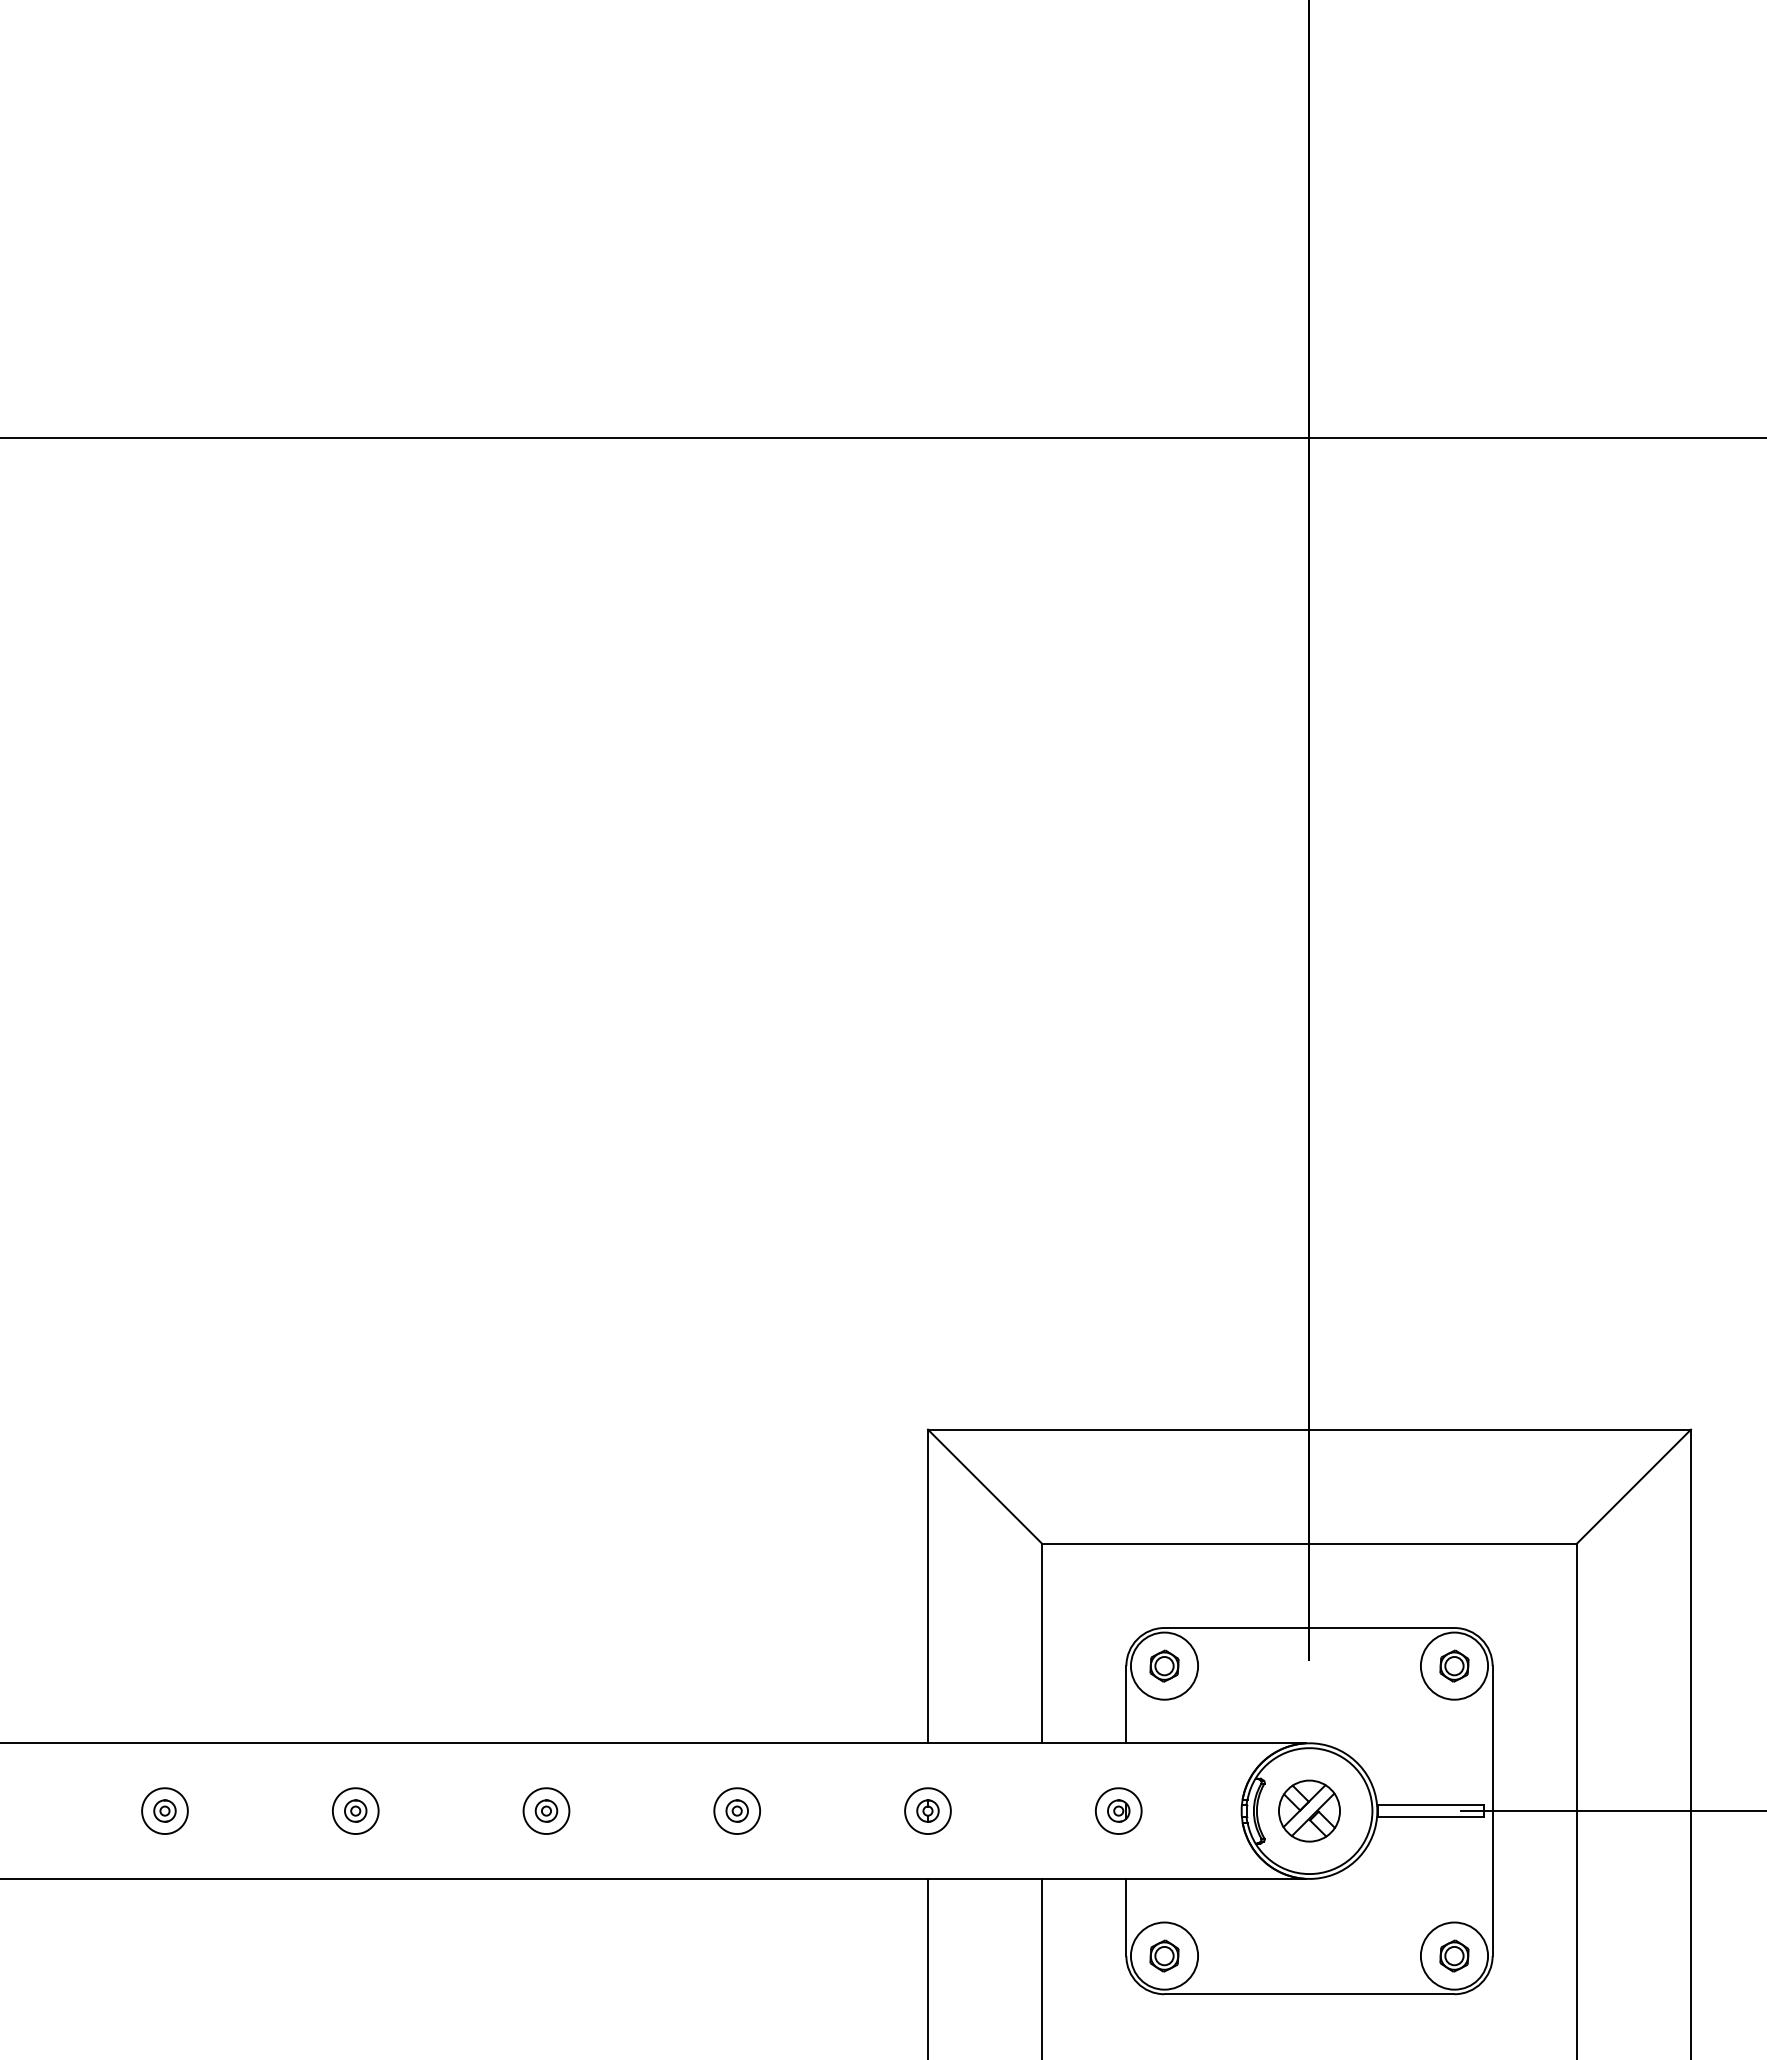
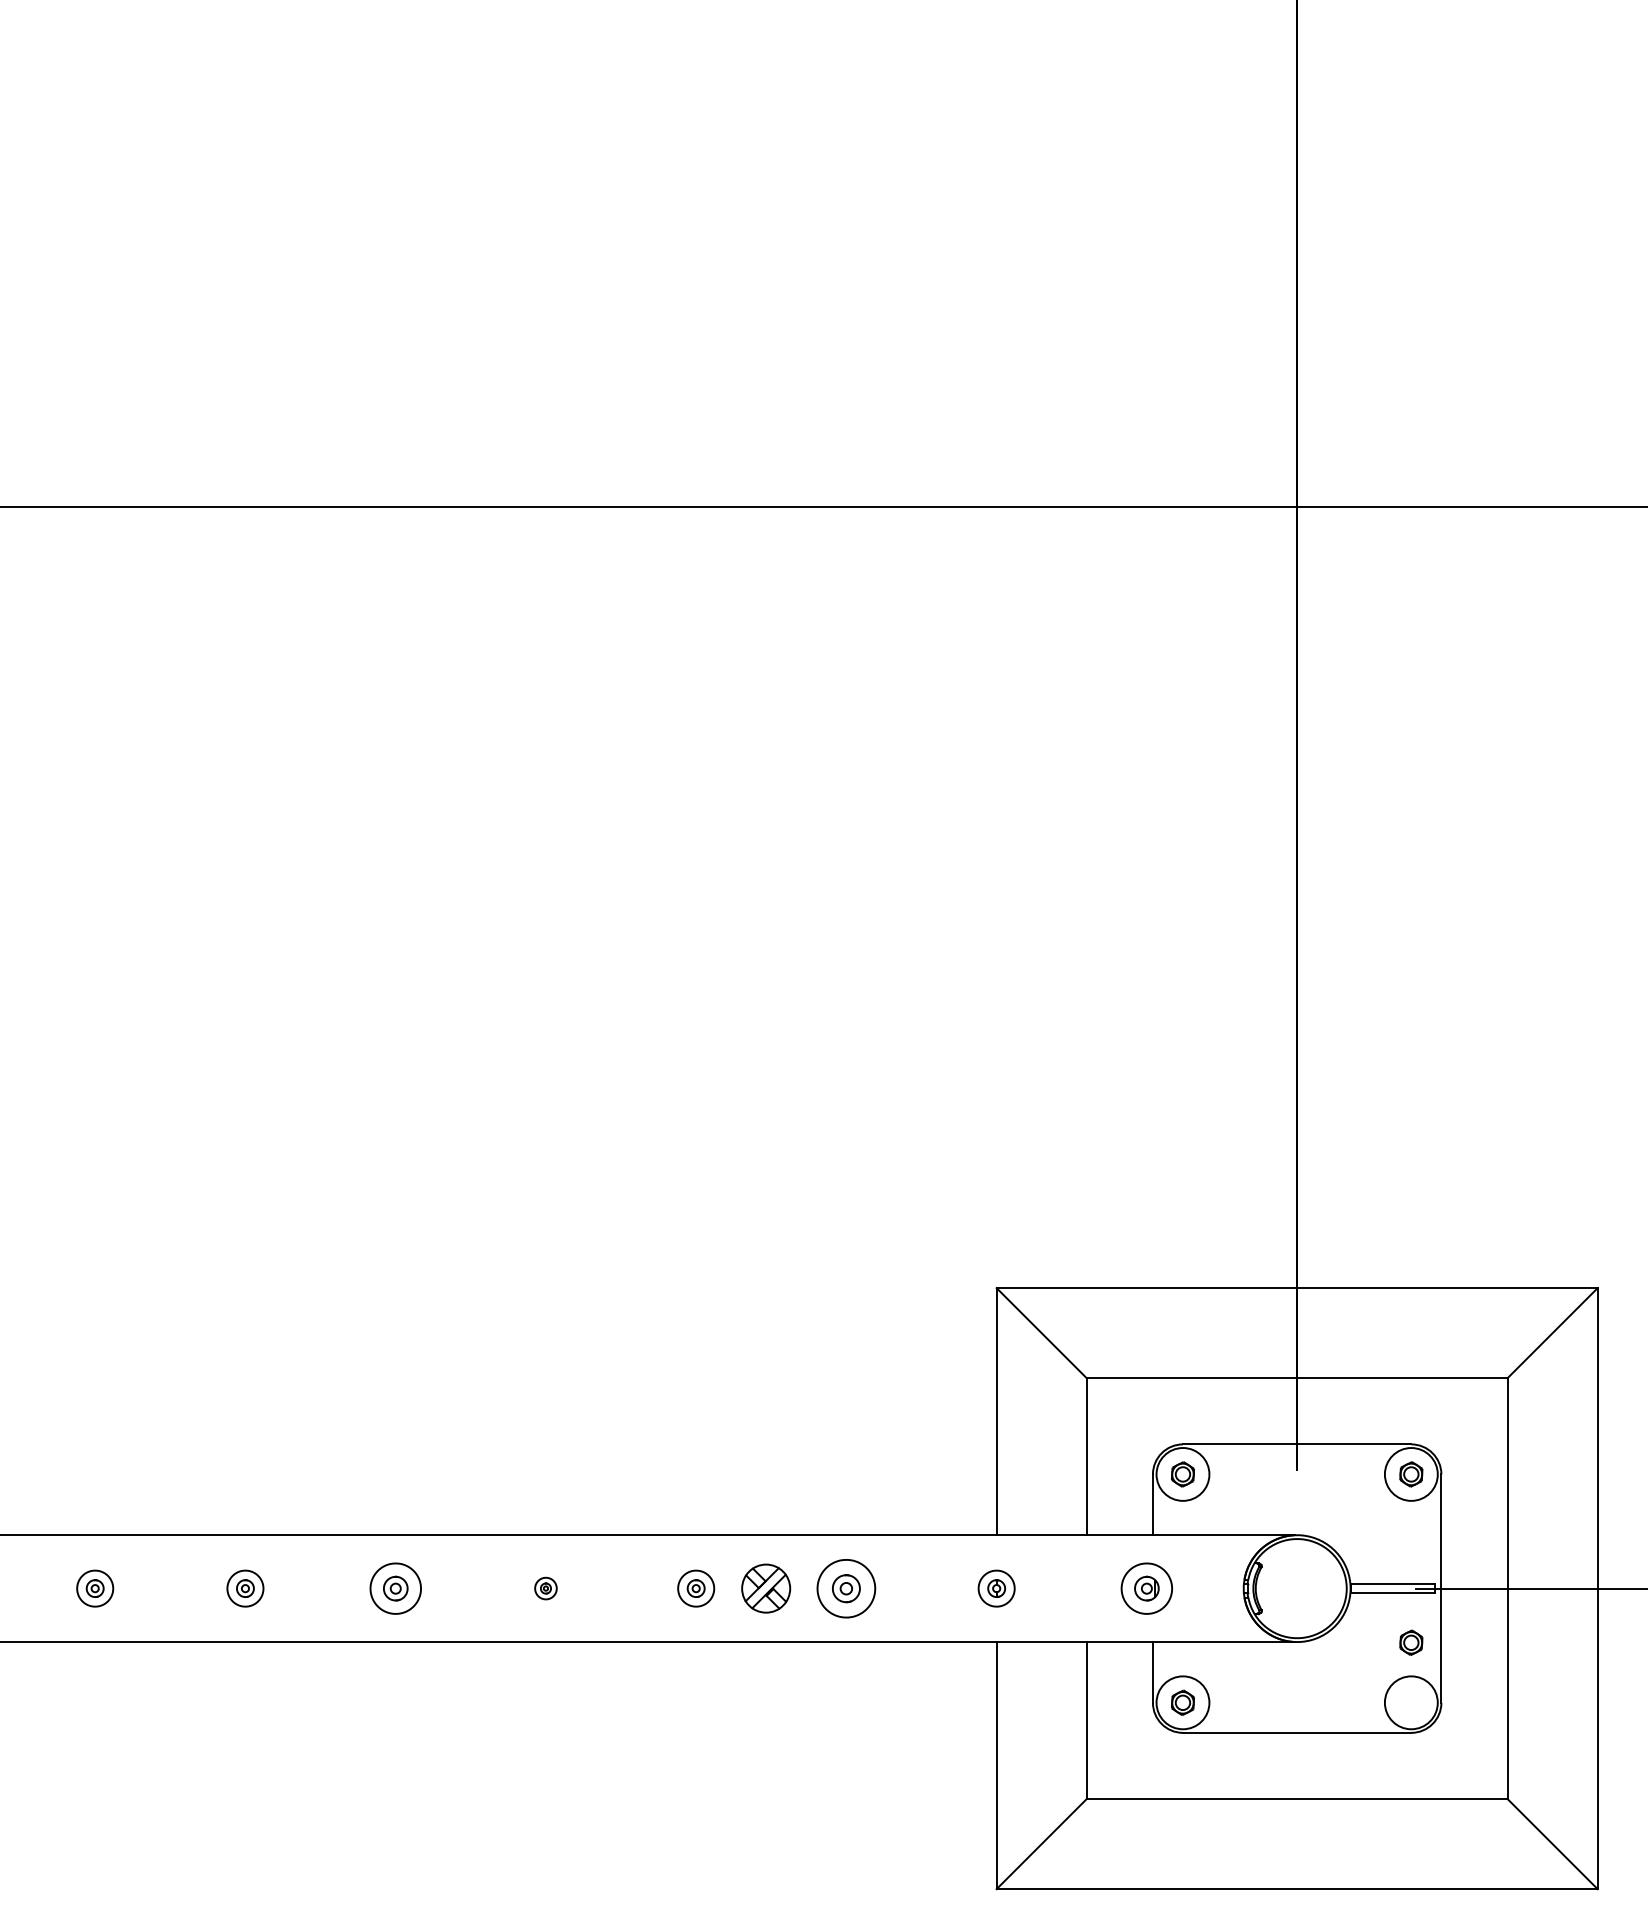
part: (164, 1810) -> (395, 1588), size x1.4
part: (355, 1810) -> (545, 1588), size x0.6
part: (737, 1810) -> (846, 1588), size x1.6
part: (1118, 1810) -> (1146, 1588), size x1.4
part: (1309, 1810) -> (766, 1588), moved
part: (1454, 1955) -> (1411, 1642), moved

